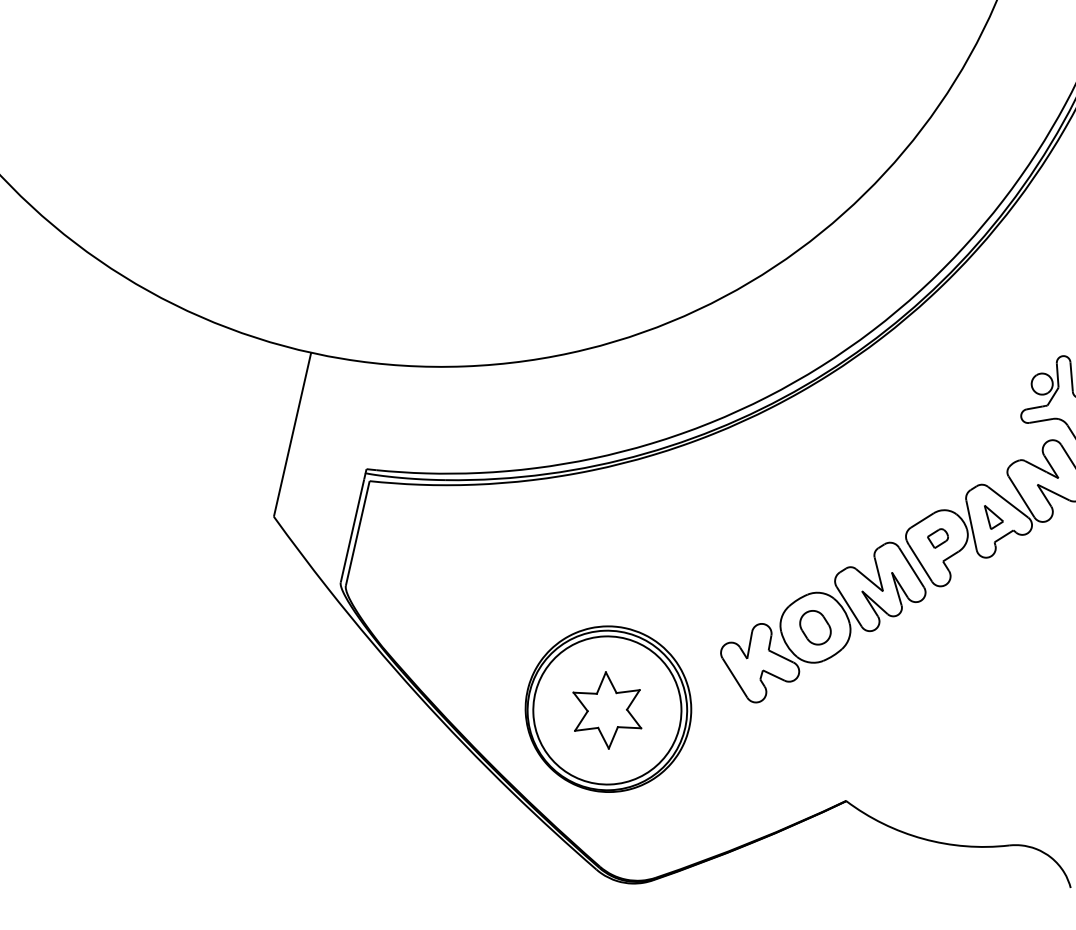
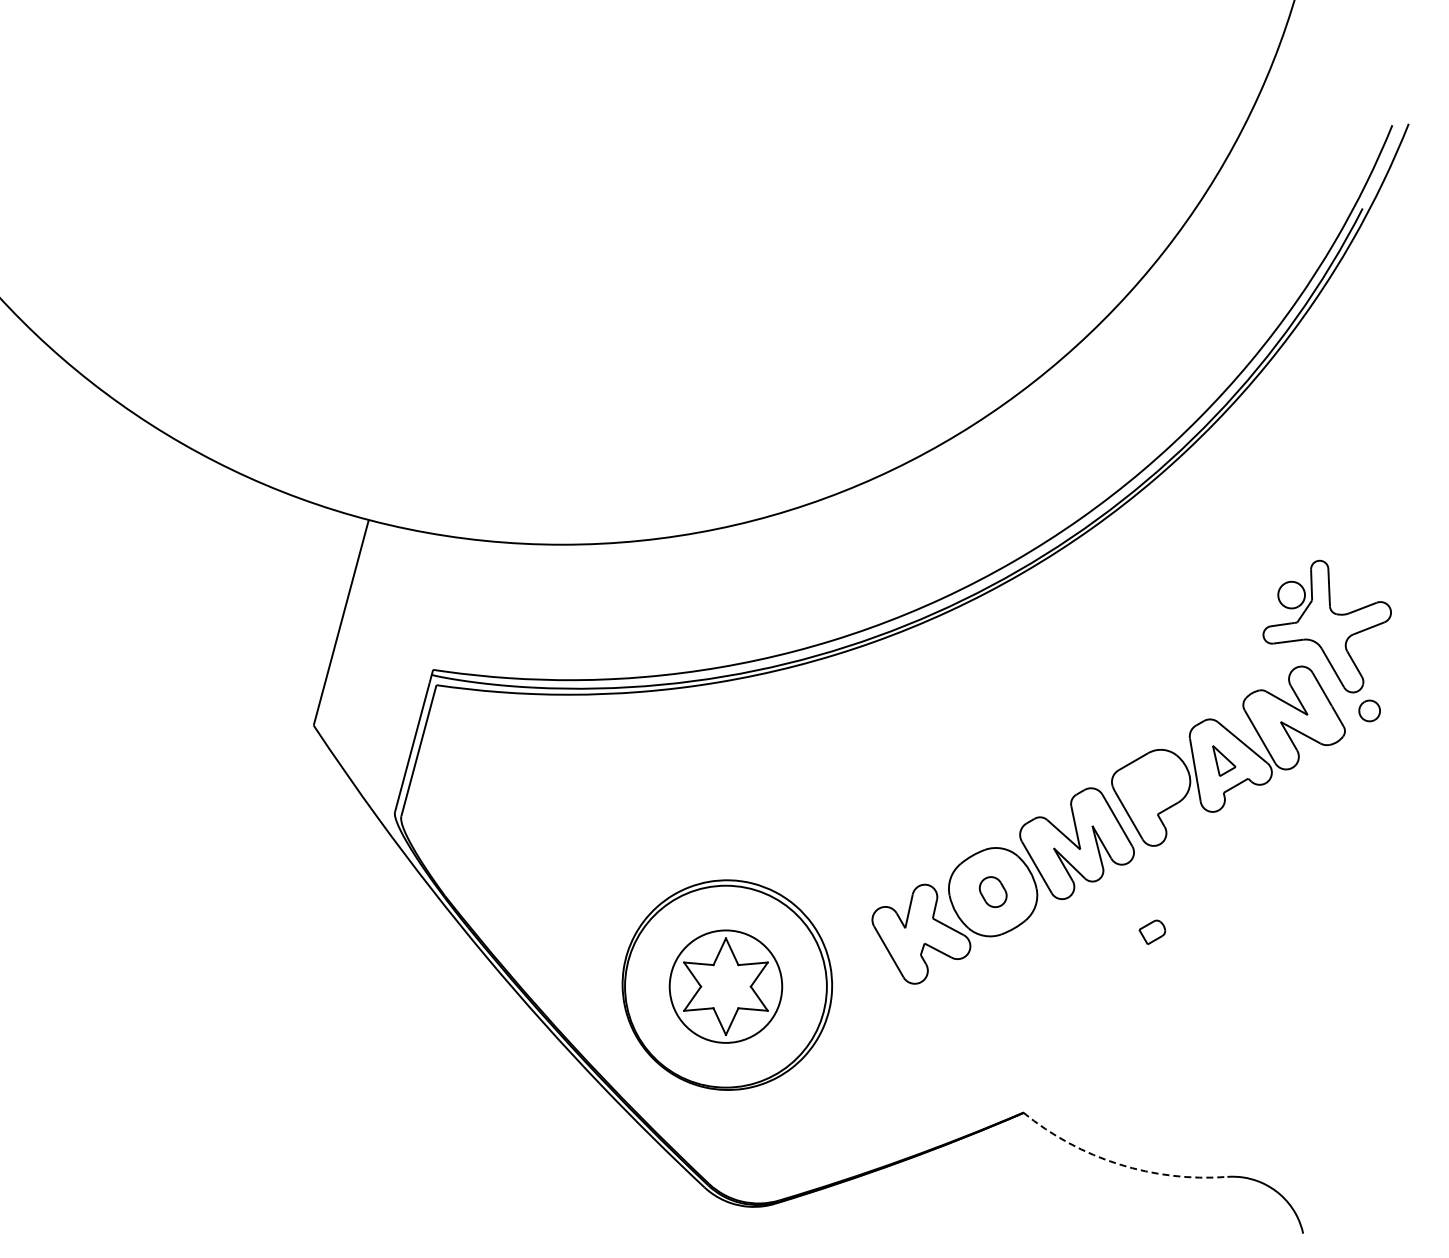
part: (938, 537) -> (1152, 931), moved
part: (815, 627) -> (993, 891), size x0.7
circle: (607, 710) -> (725, 986), size x0.6
arc: (923, 838) -> (1119, 1164), solid -> dashed

